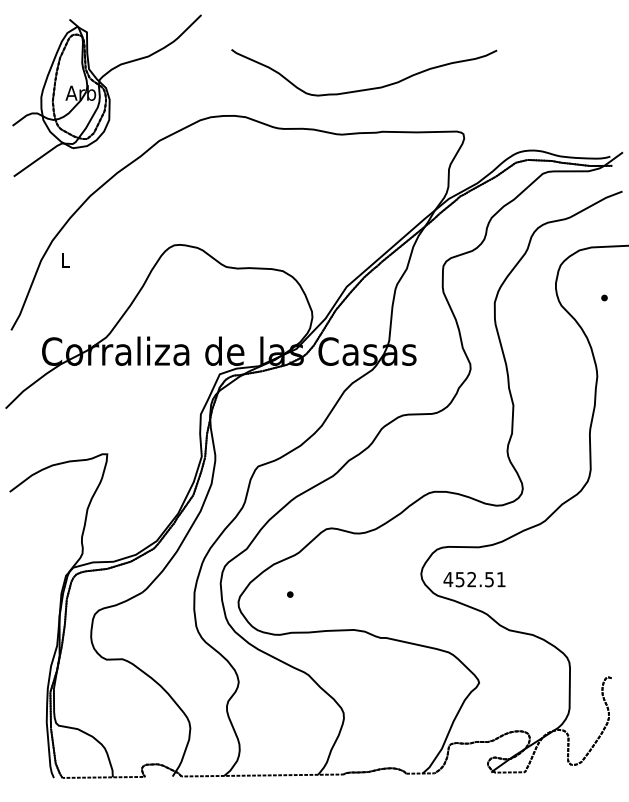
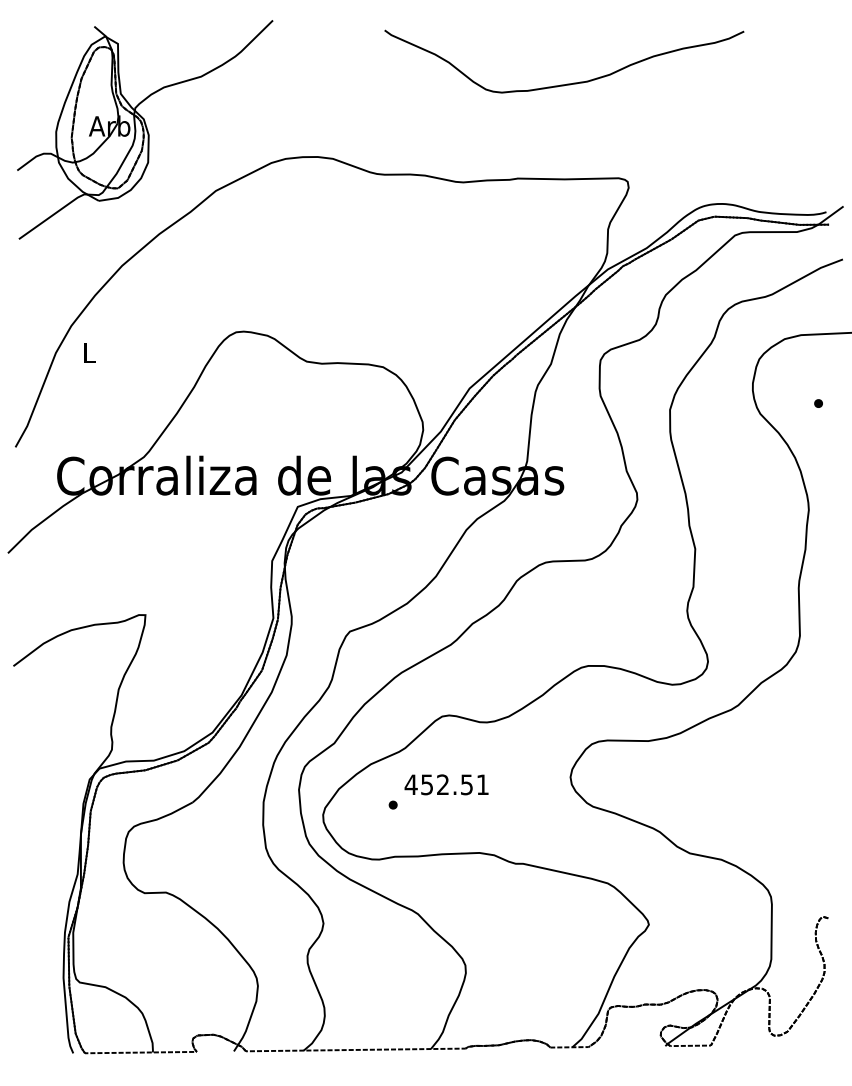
curve: (366, 88) -> (567, 83), moved
text: (474, 579) -> (446, 784), moved

